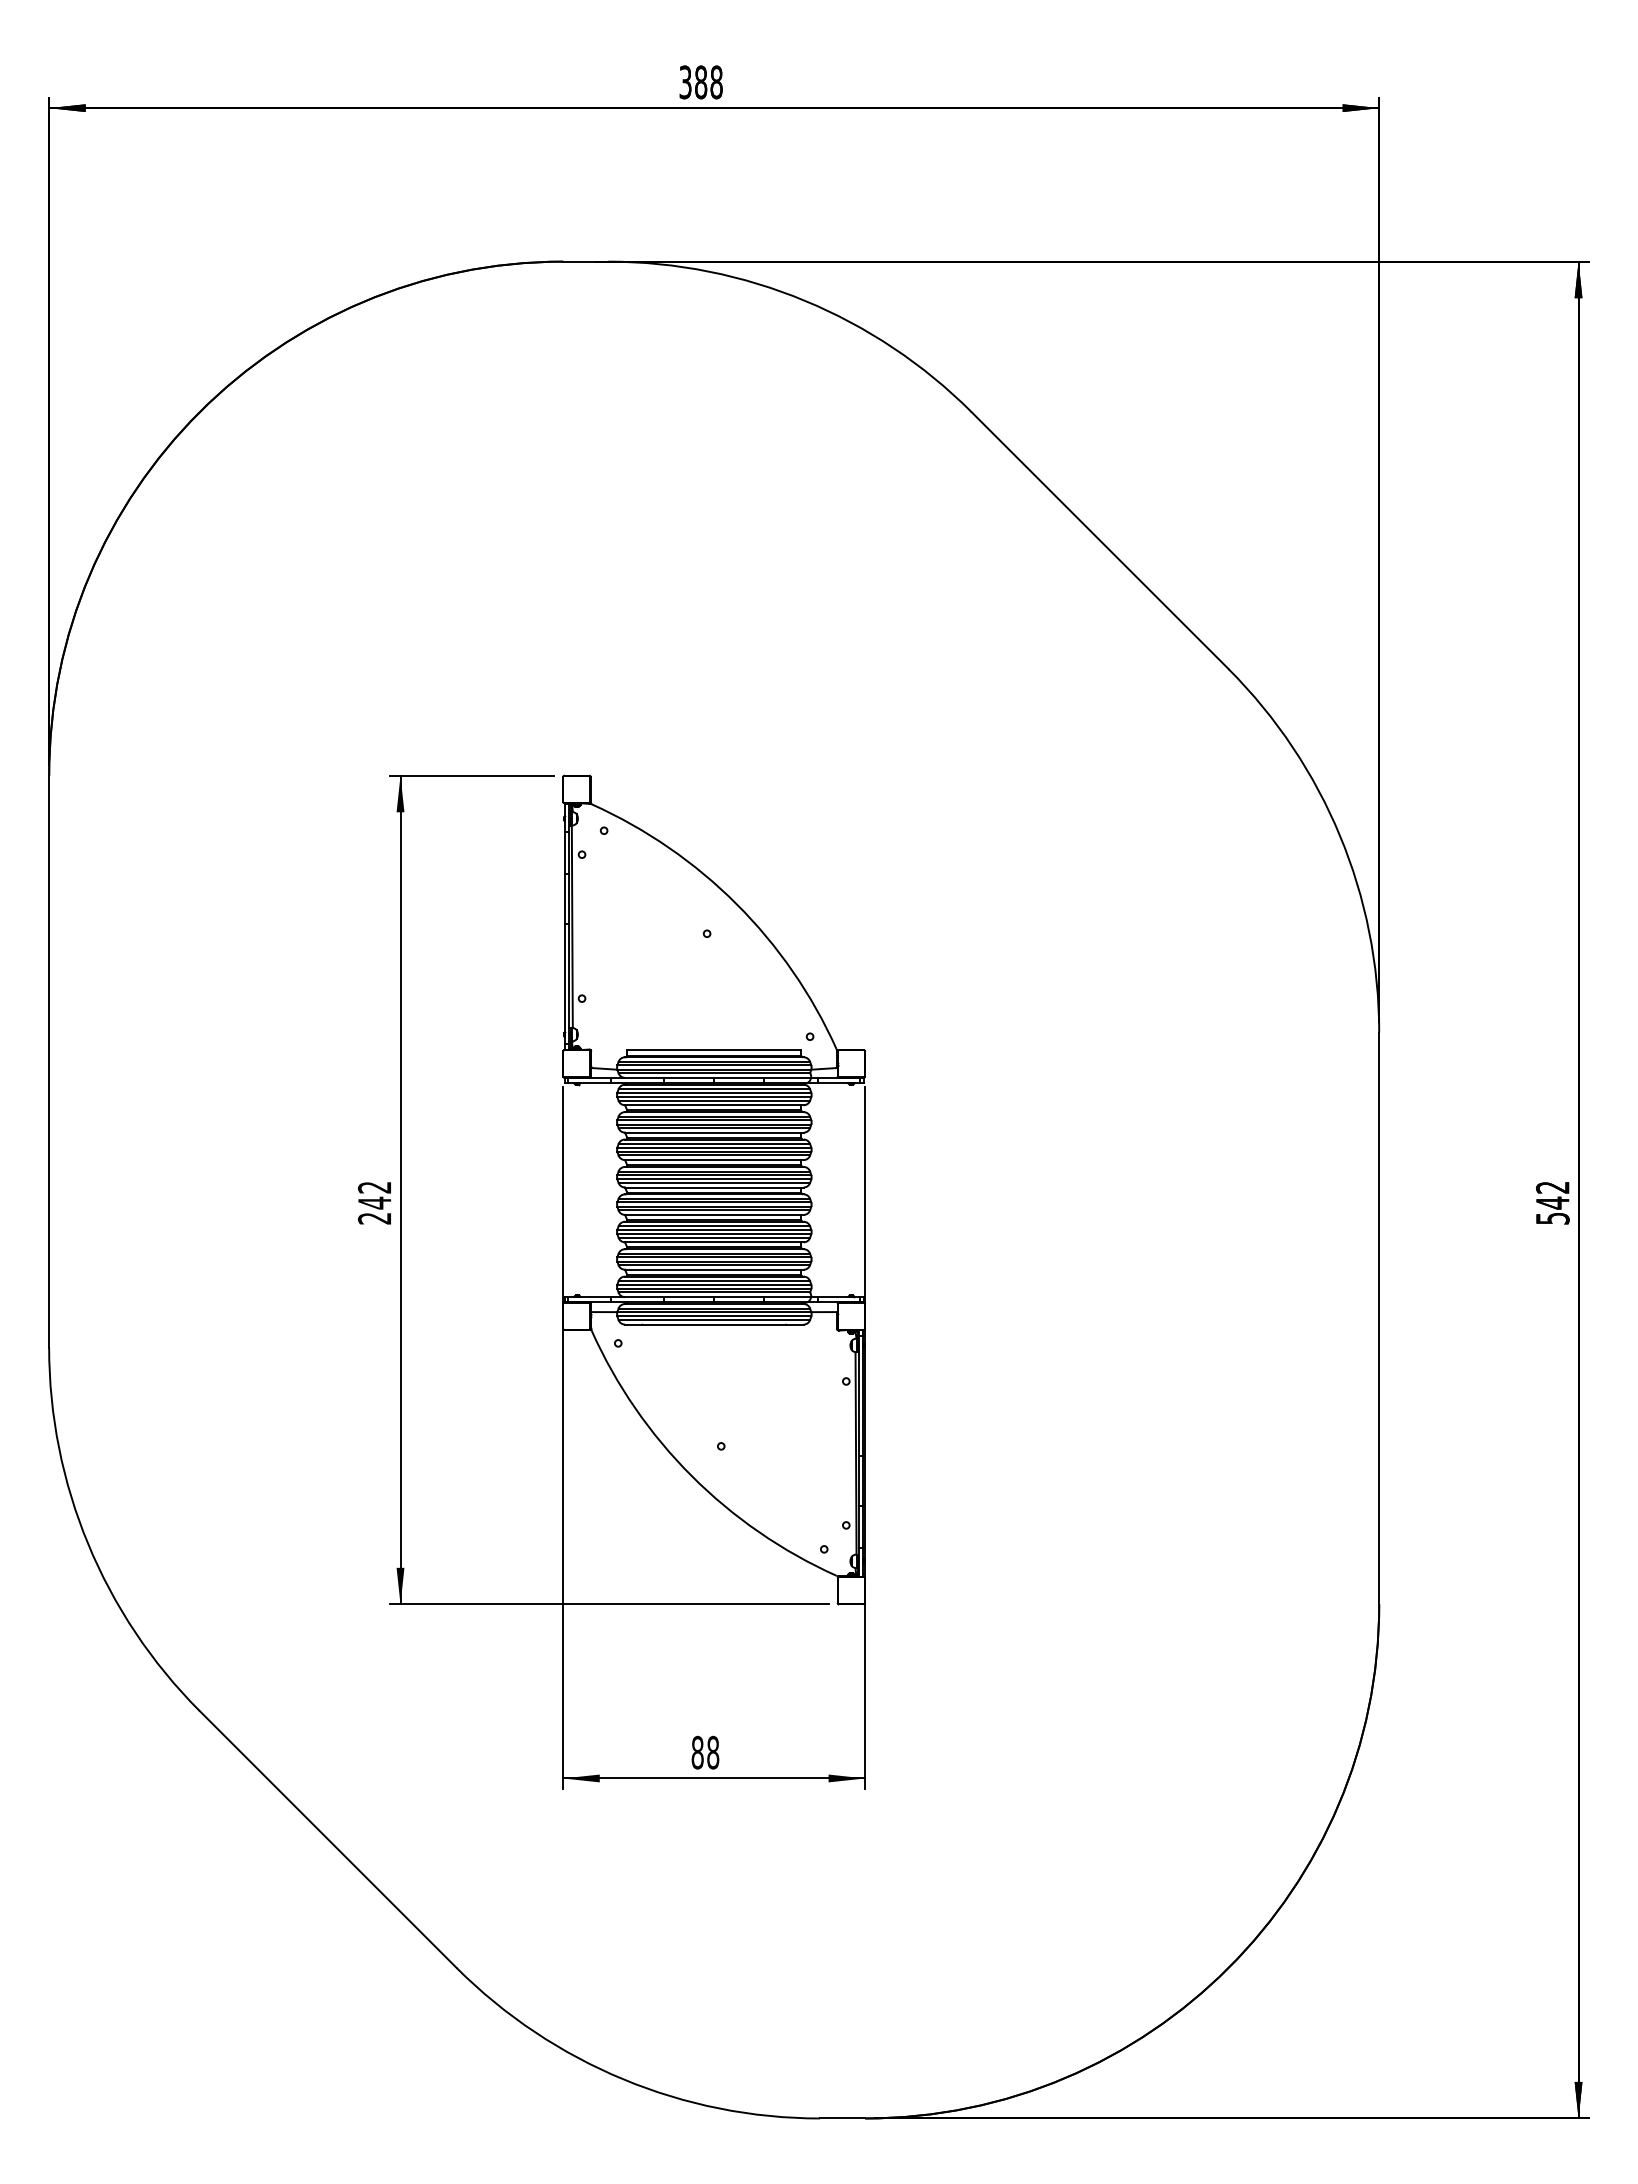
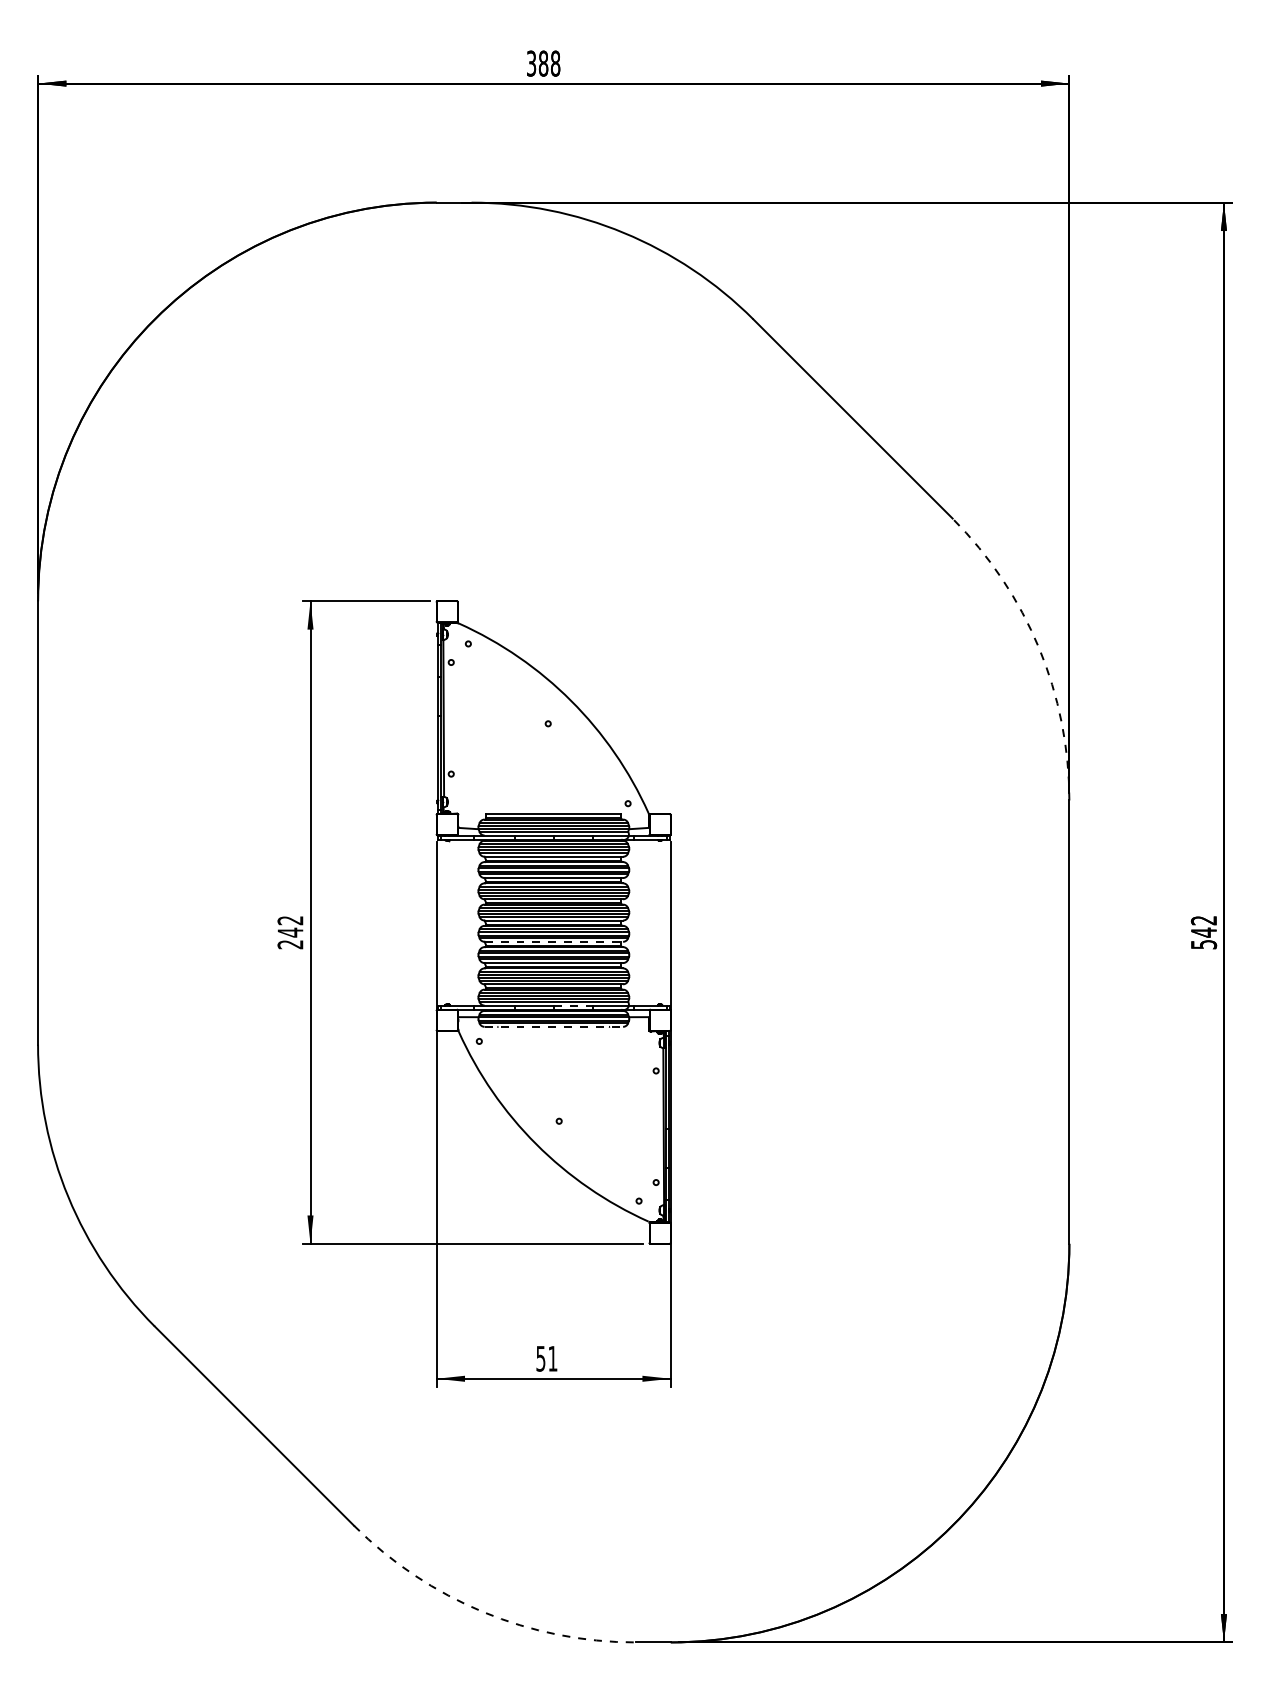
arc: (1340, 835) -> (1039, 647), solid -> dashed
line: (714, 1214) -> (553, 941), solid -> dashed
line: (739, 1297) -> (573, 1005), solid -> dashed
line: (714, 1324) -> (553, 1026), solid -> dashed
text: (705, 1752) -> (546, 1358), 88 -> 51
arc: (623, 2079) -> (483, 1612), solid -> dashed

